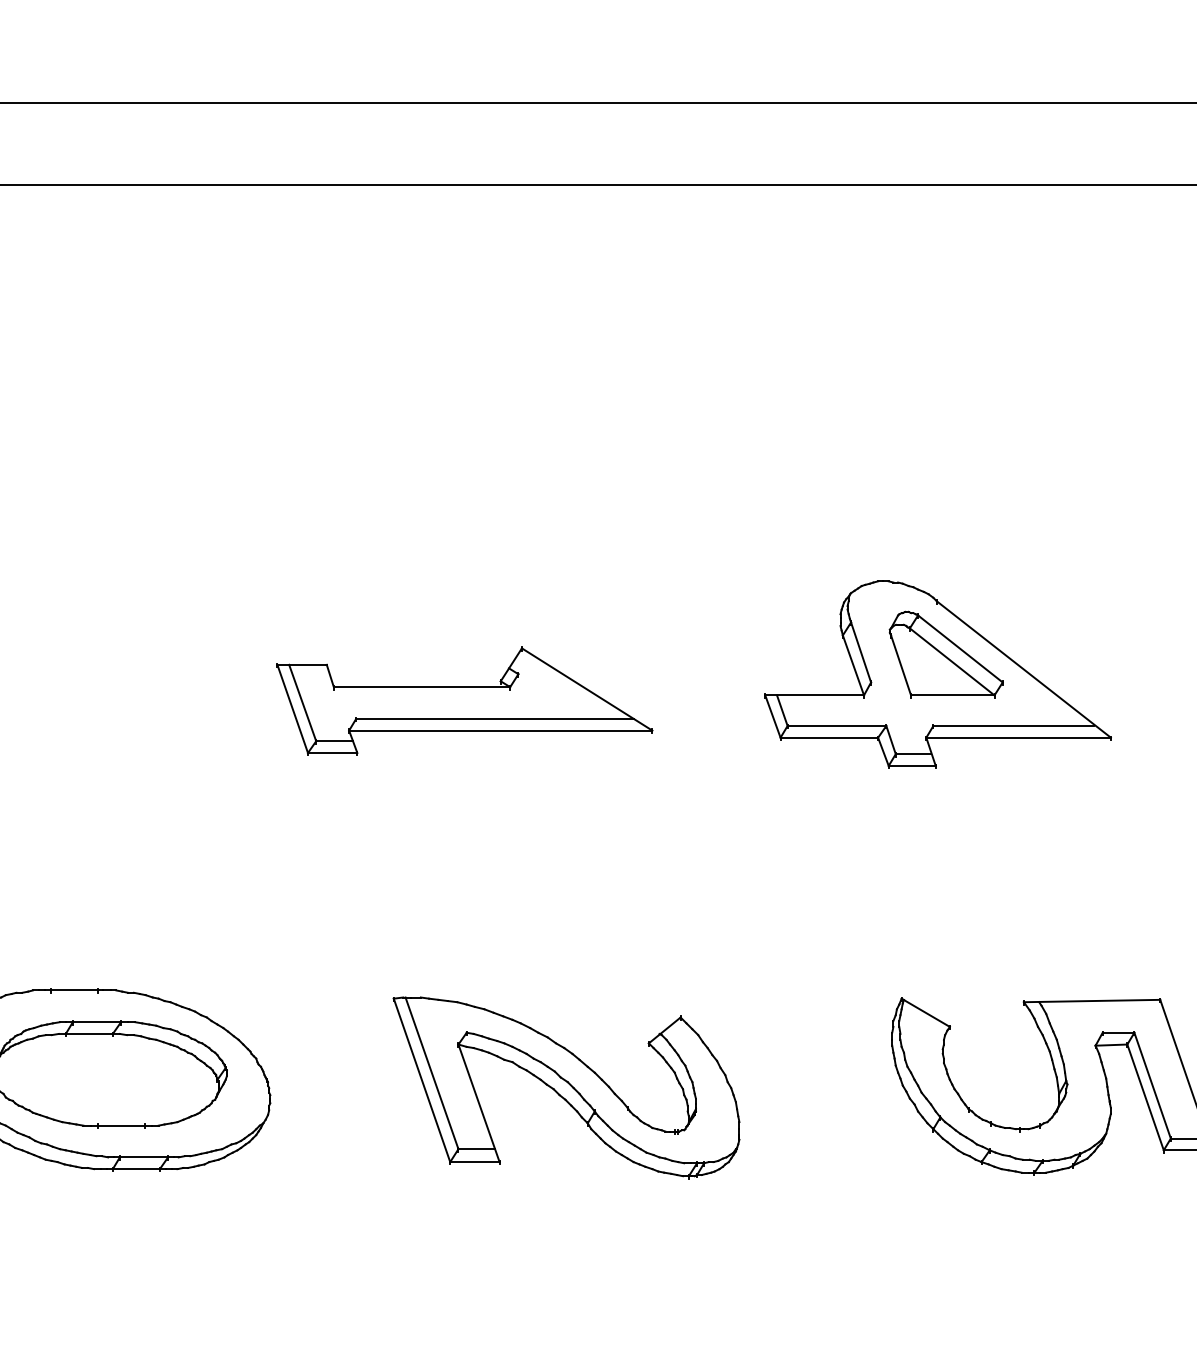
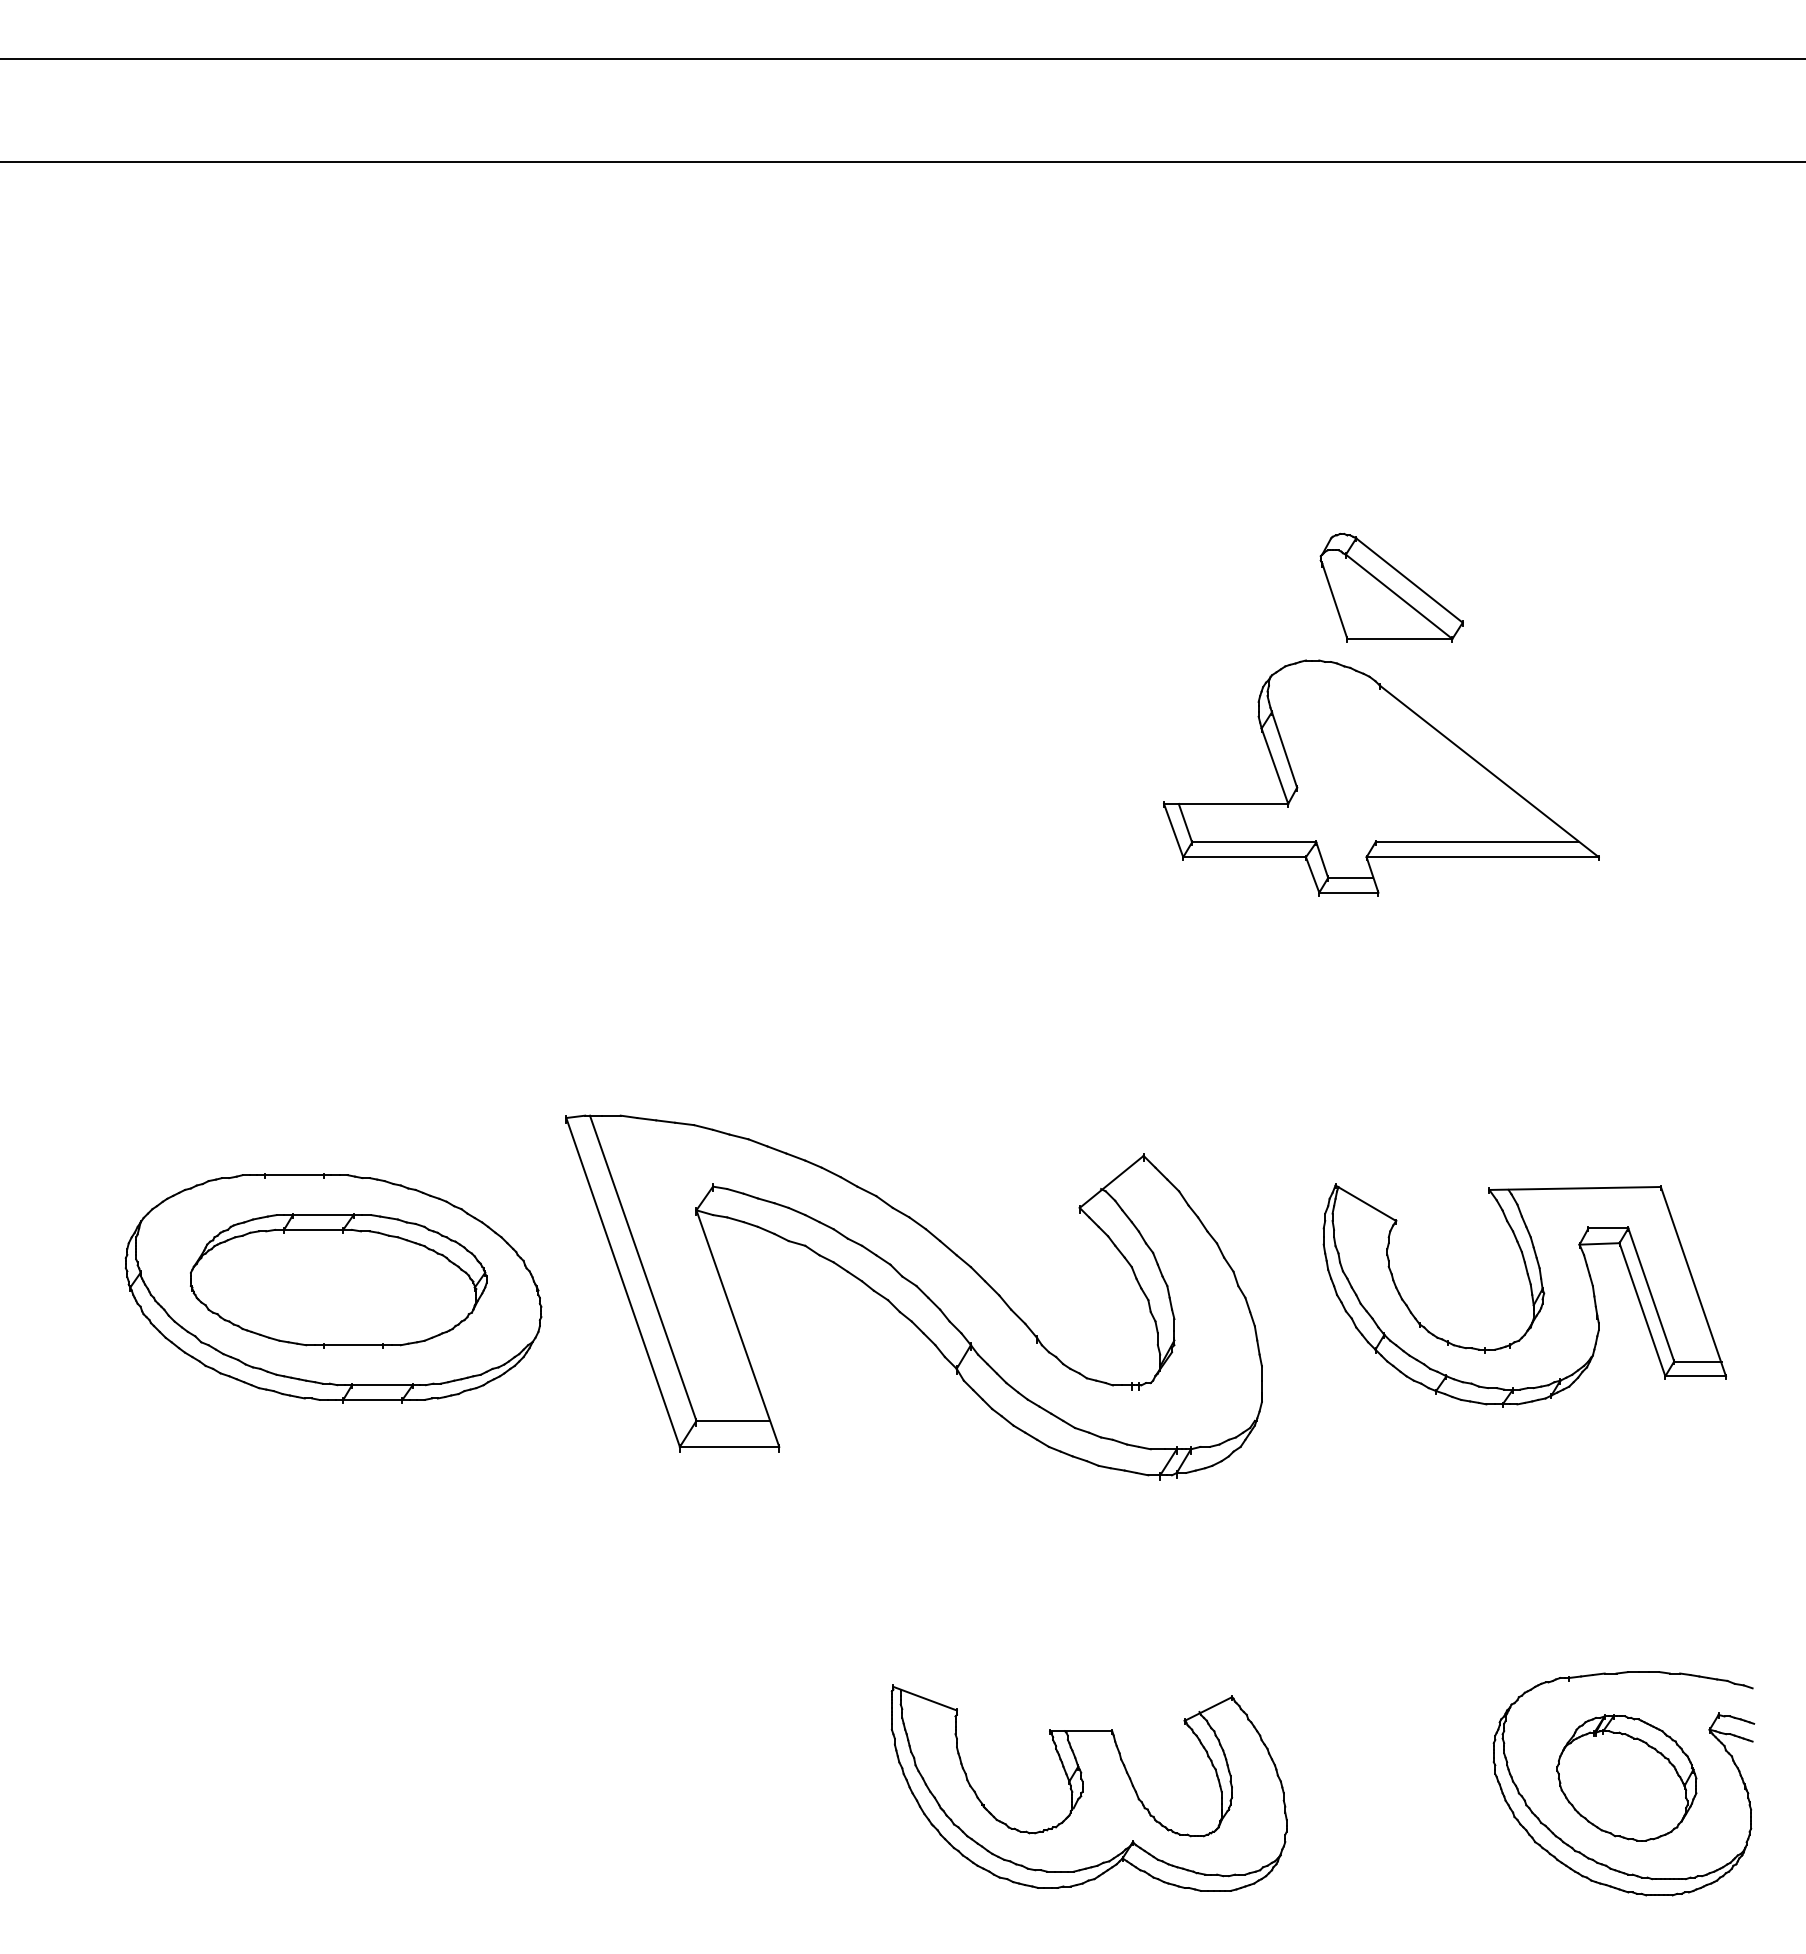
part: (946, 654) -> (1391, 587), moved
part: (465, 700) -> (786, 810), removed
part: (566, 1087) -> (913, 1297), size x1.6

